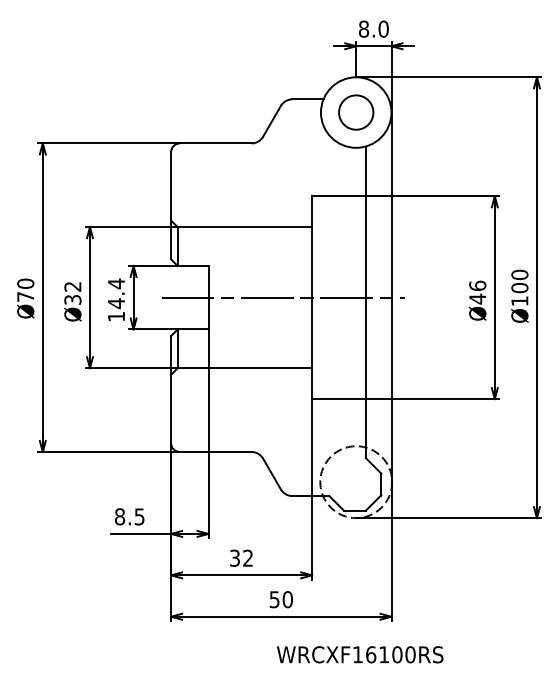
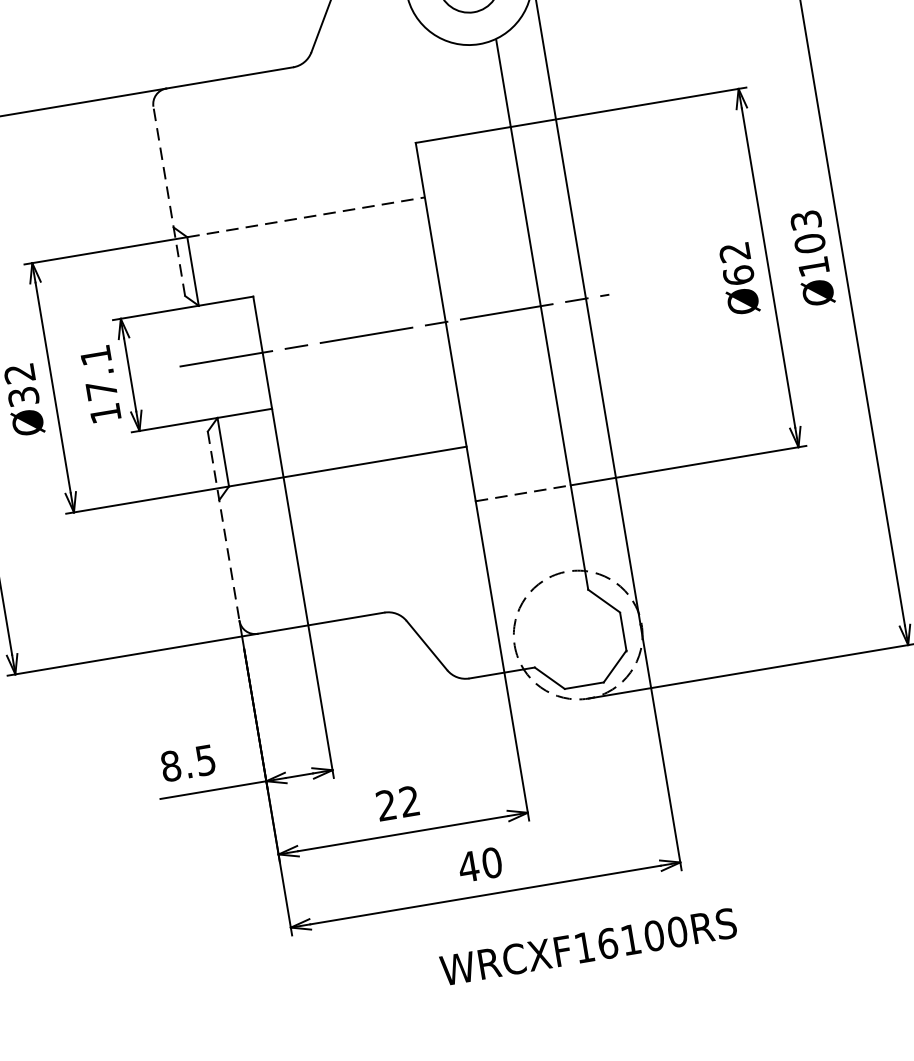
line: (171, 205) -> (169, 200), solid -> dashed
line: (245, 227) -> (307, 217), solid -> dashed
text: (519, 274) -> (805, 219), Ø100 -> Ø103
text: (477, 292) -> (736, 263), Ø46 -> Ø62
text: (116, 293) -> (98, 372), 14.4 -> 17.1
line: (171, 389) -> (224, 525), solid -> dashed
line: (339, 399) -> (524, 493), solid -> dashed
text: (234, 558) -> (385, 805), 32 -> 22
text: (274, 599) -> (468, 866), 50 -> 40
text: (360, 654) -> (588, 946), moved

